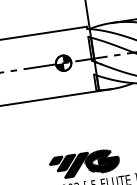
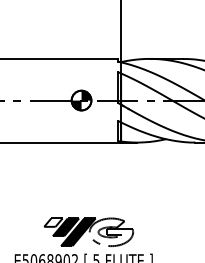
fill: (56, 160) -> (53, 222), removed
fill: (102, 161) -> (111, 232), removed

